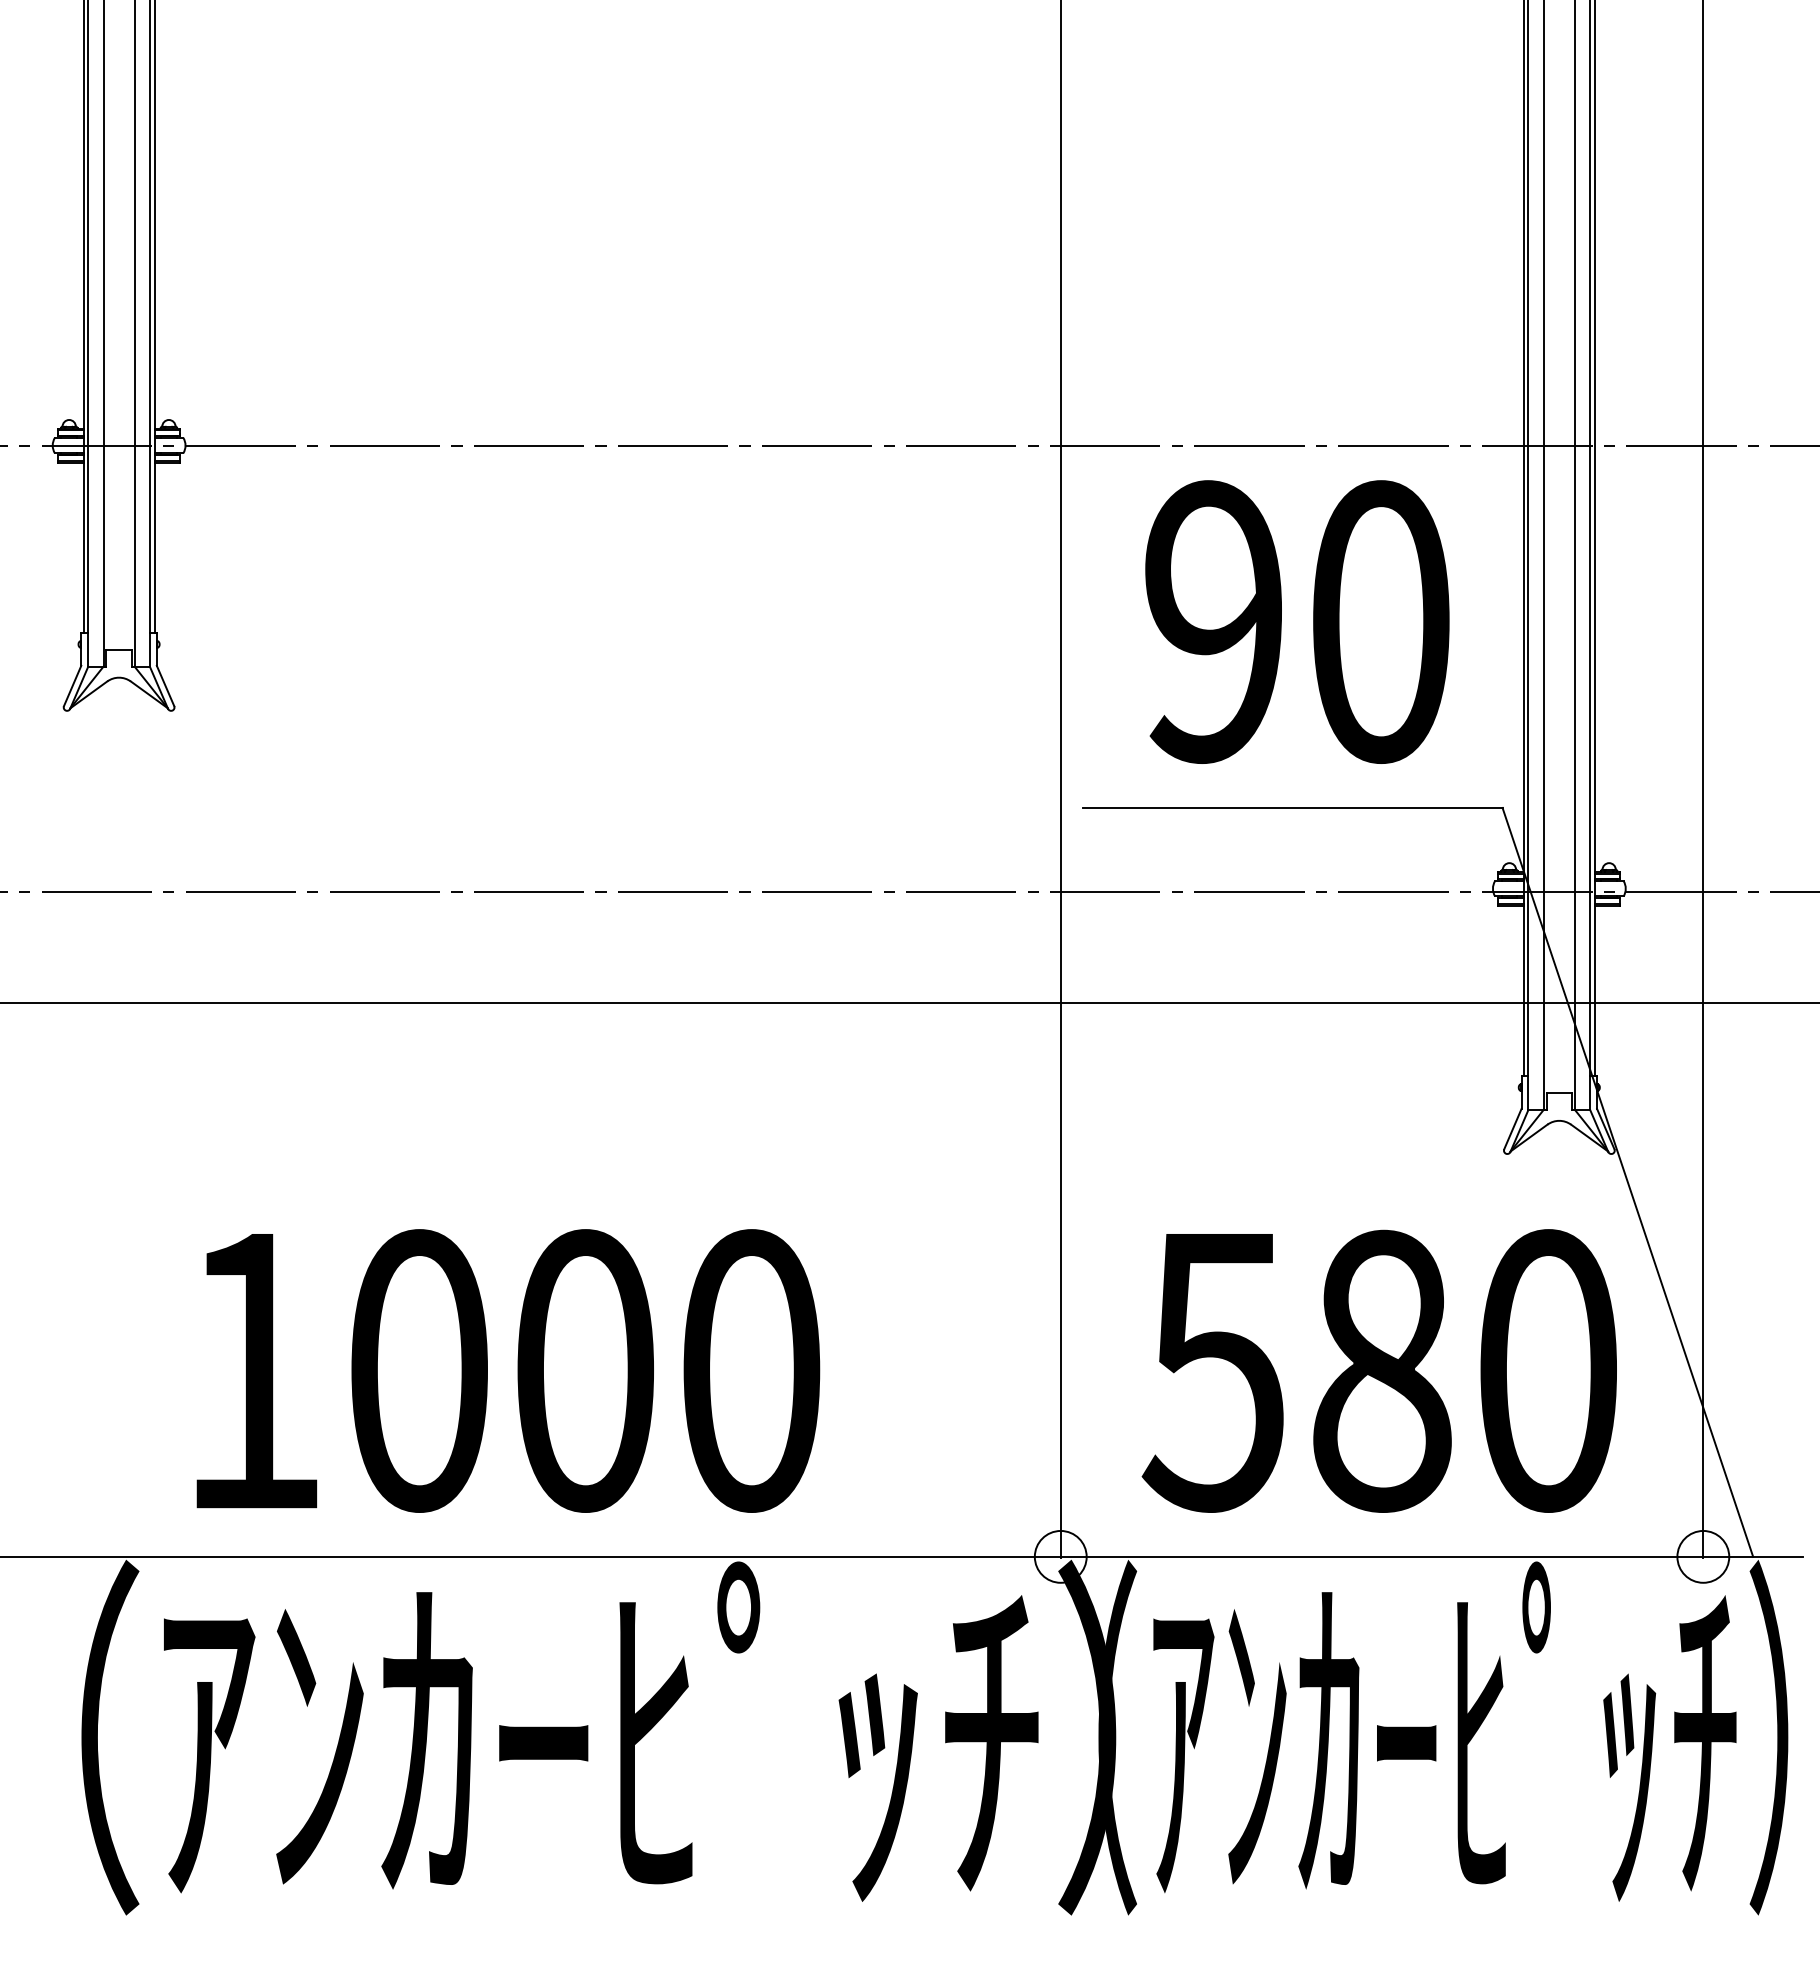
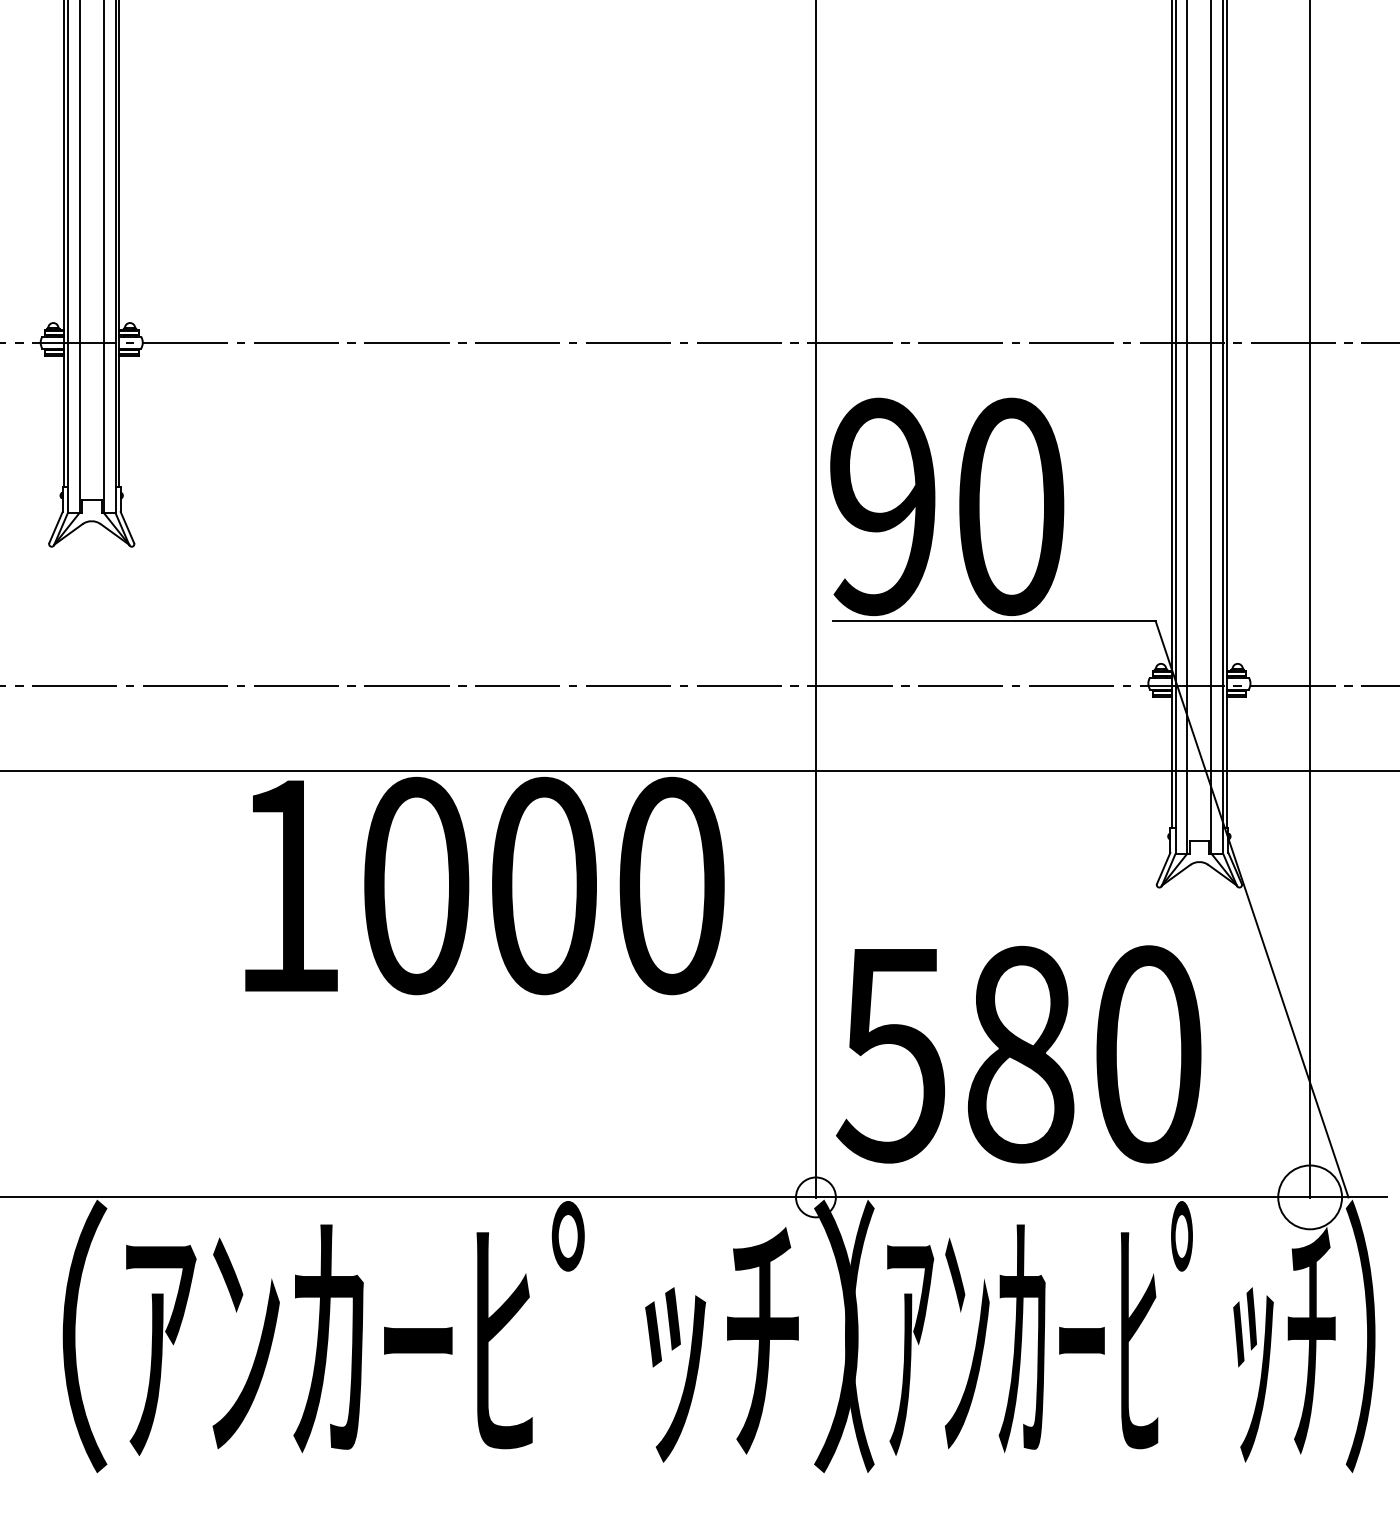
text: (1297, 621) -> (947, 506), moved
text: (508, 1370) -> (485, 885), moved
text: (1378, 1370) -> (1018, 1054), moved
circle: (1703, 1556) -> (1310, 1197), size x1.6

